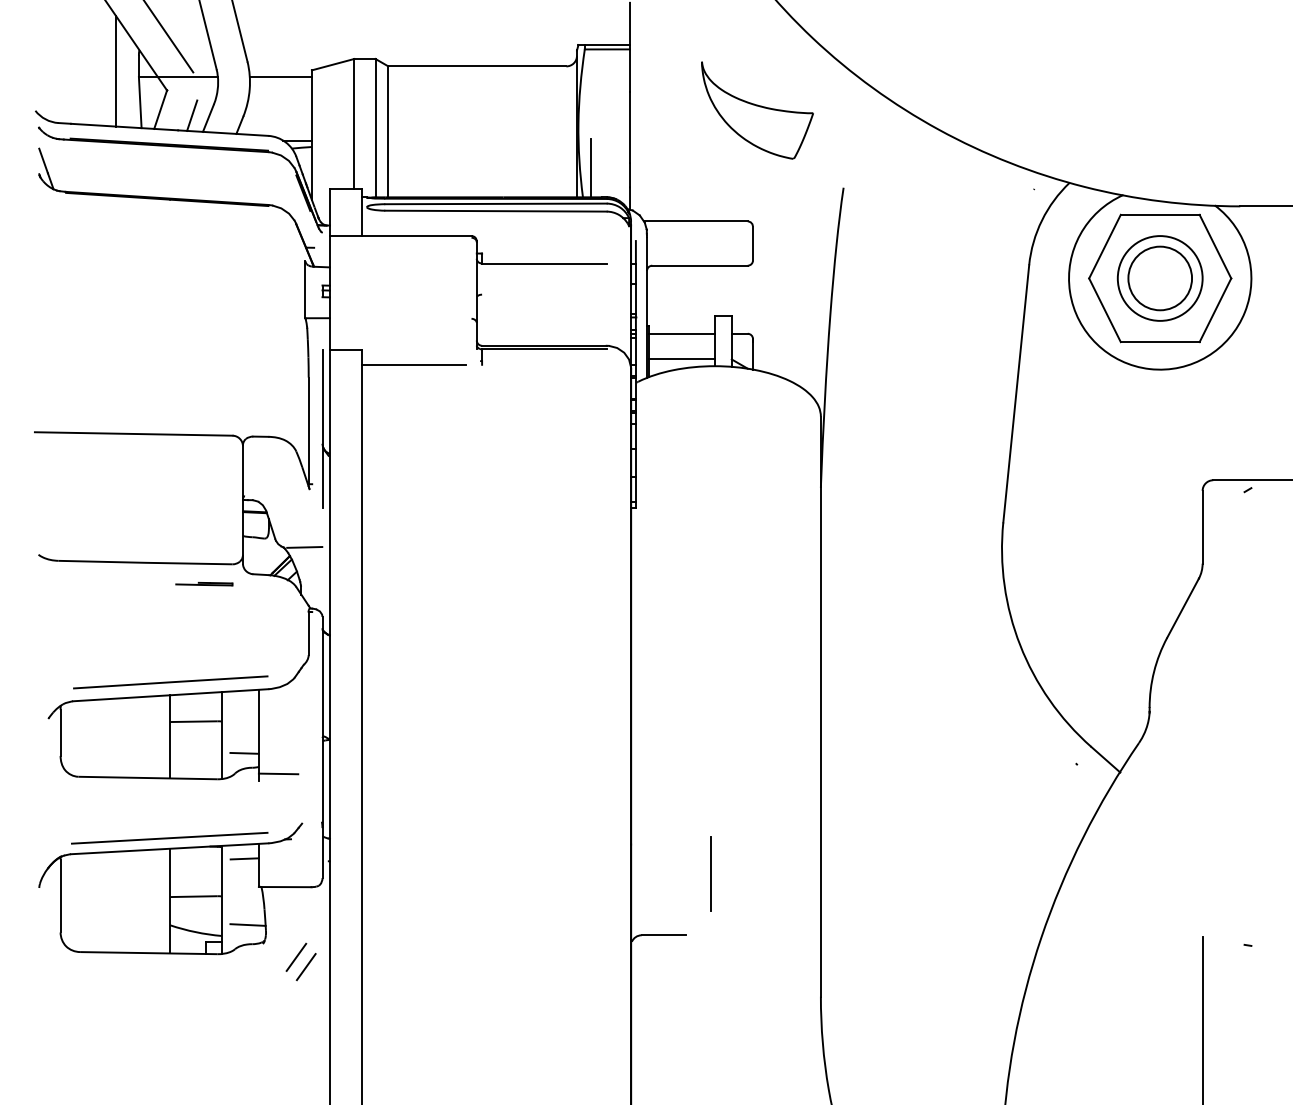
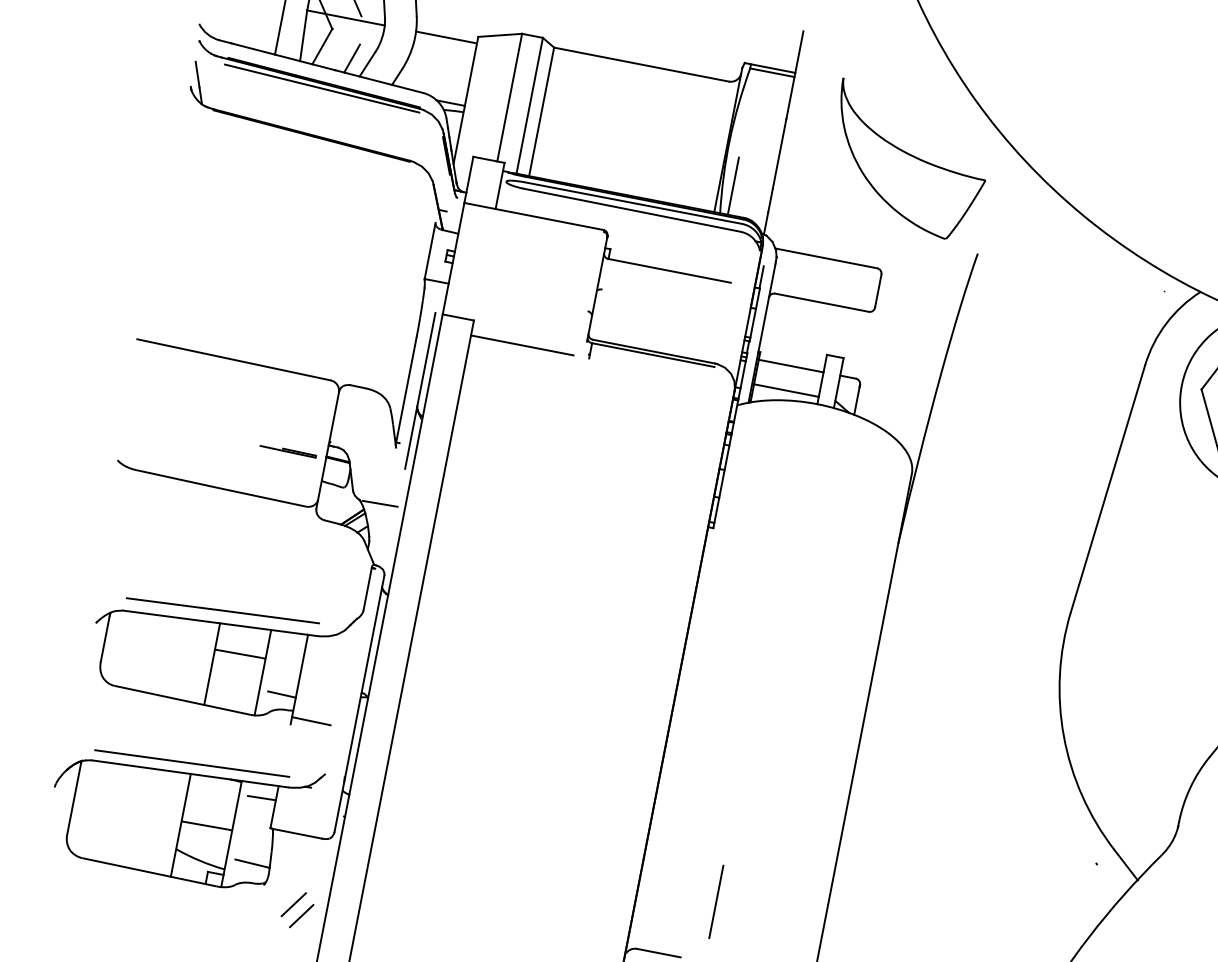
part: (757, 110) -> (908, 161), size x1.43
line: (168, 150) -> (322, 88), added
part: (204, 583) -> (288, 450), moved

